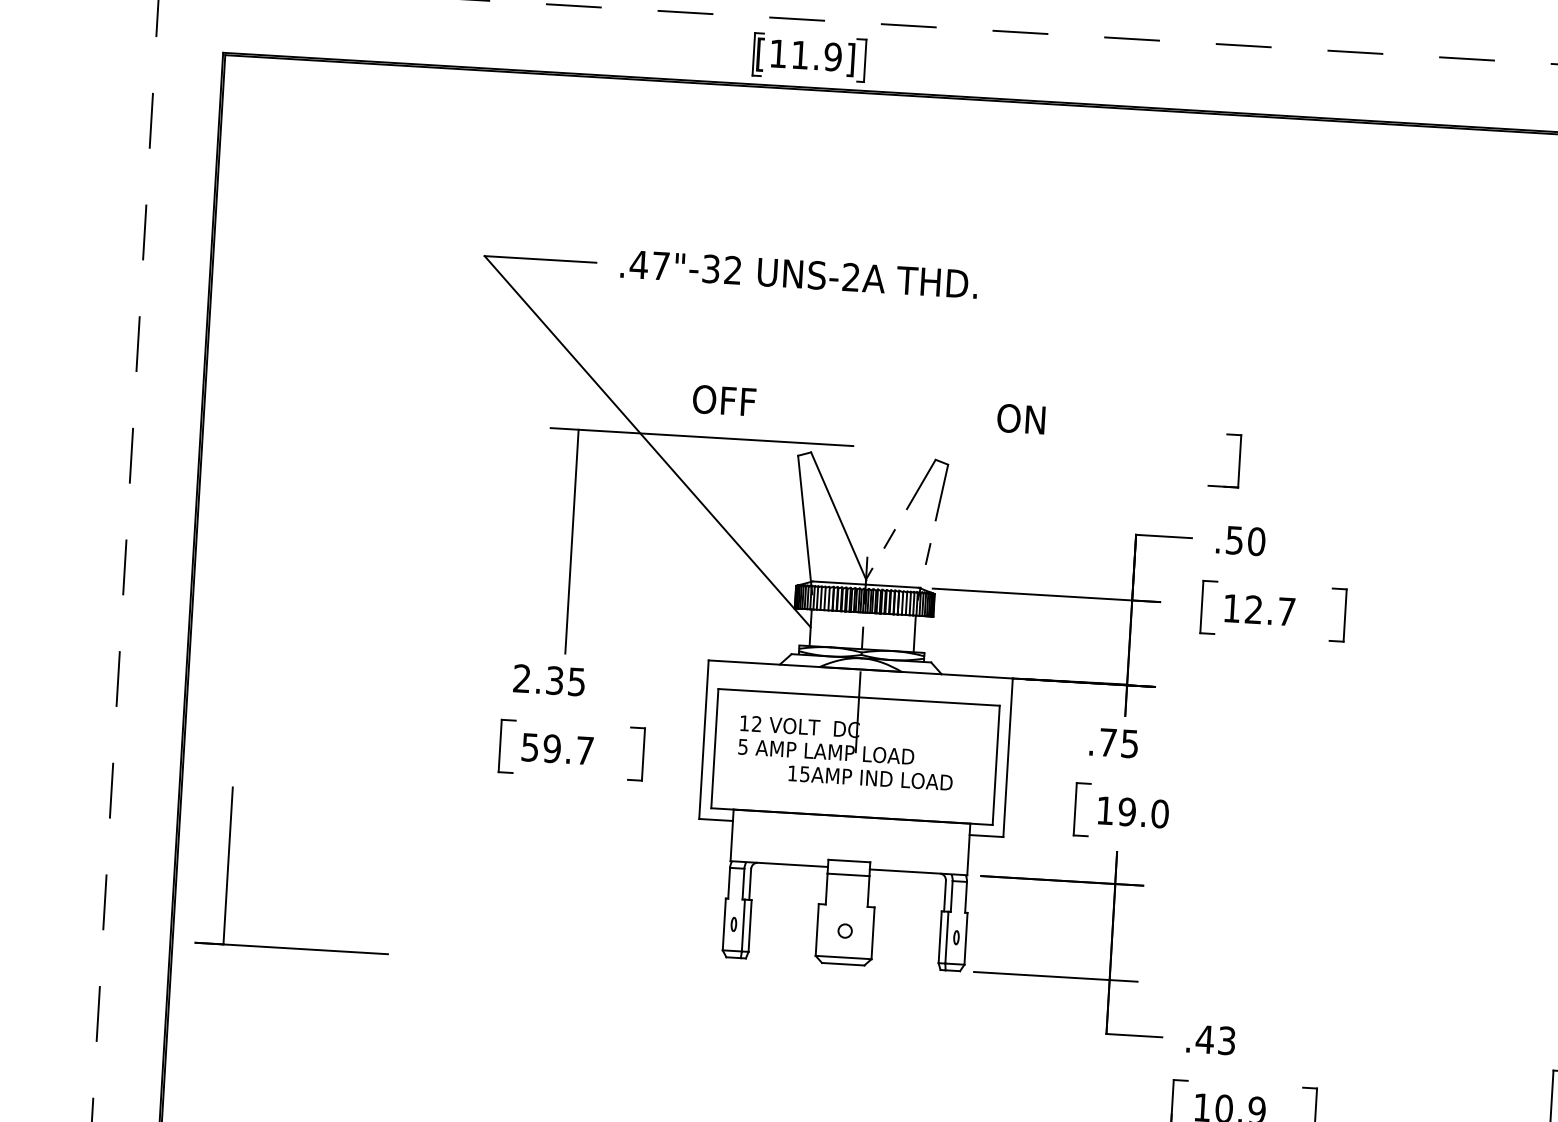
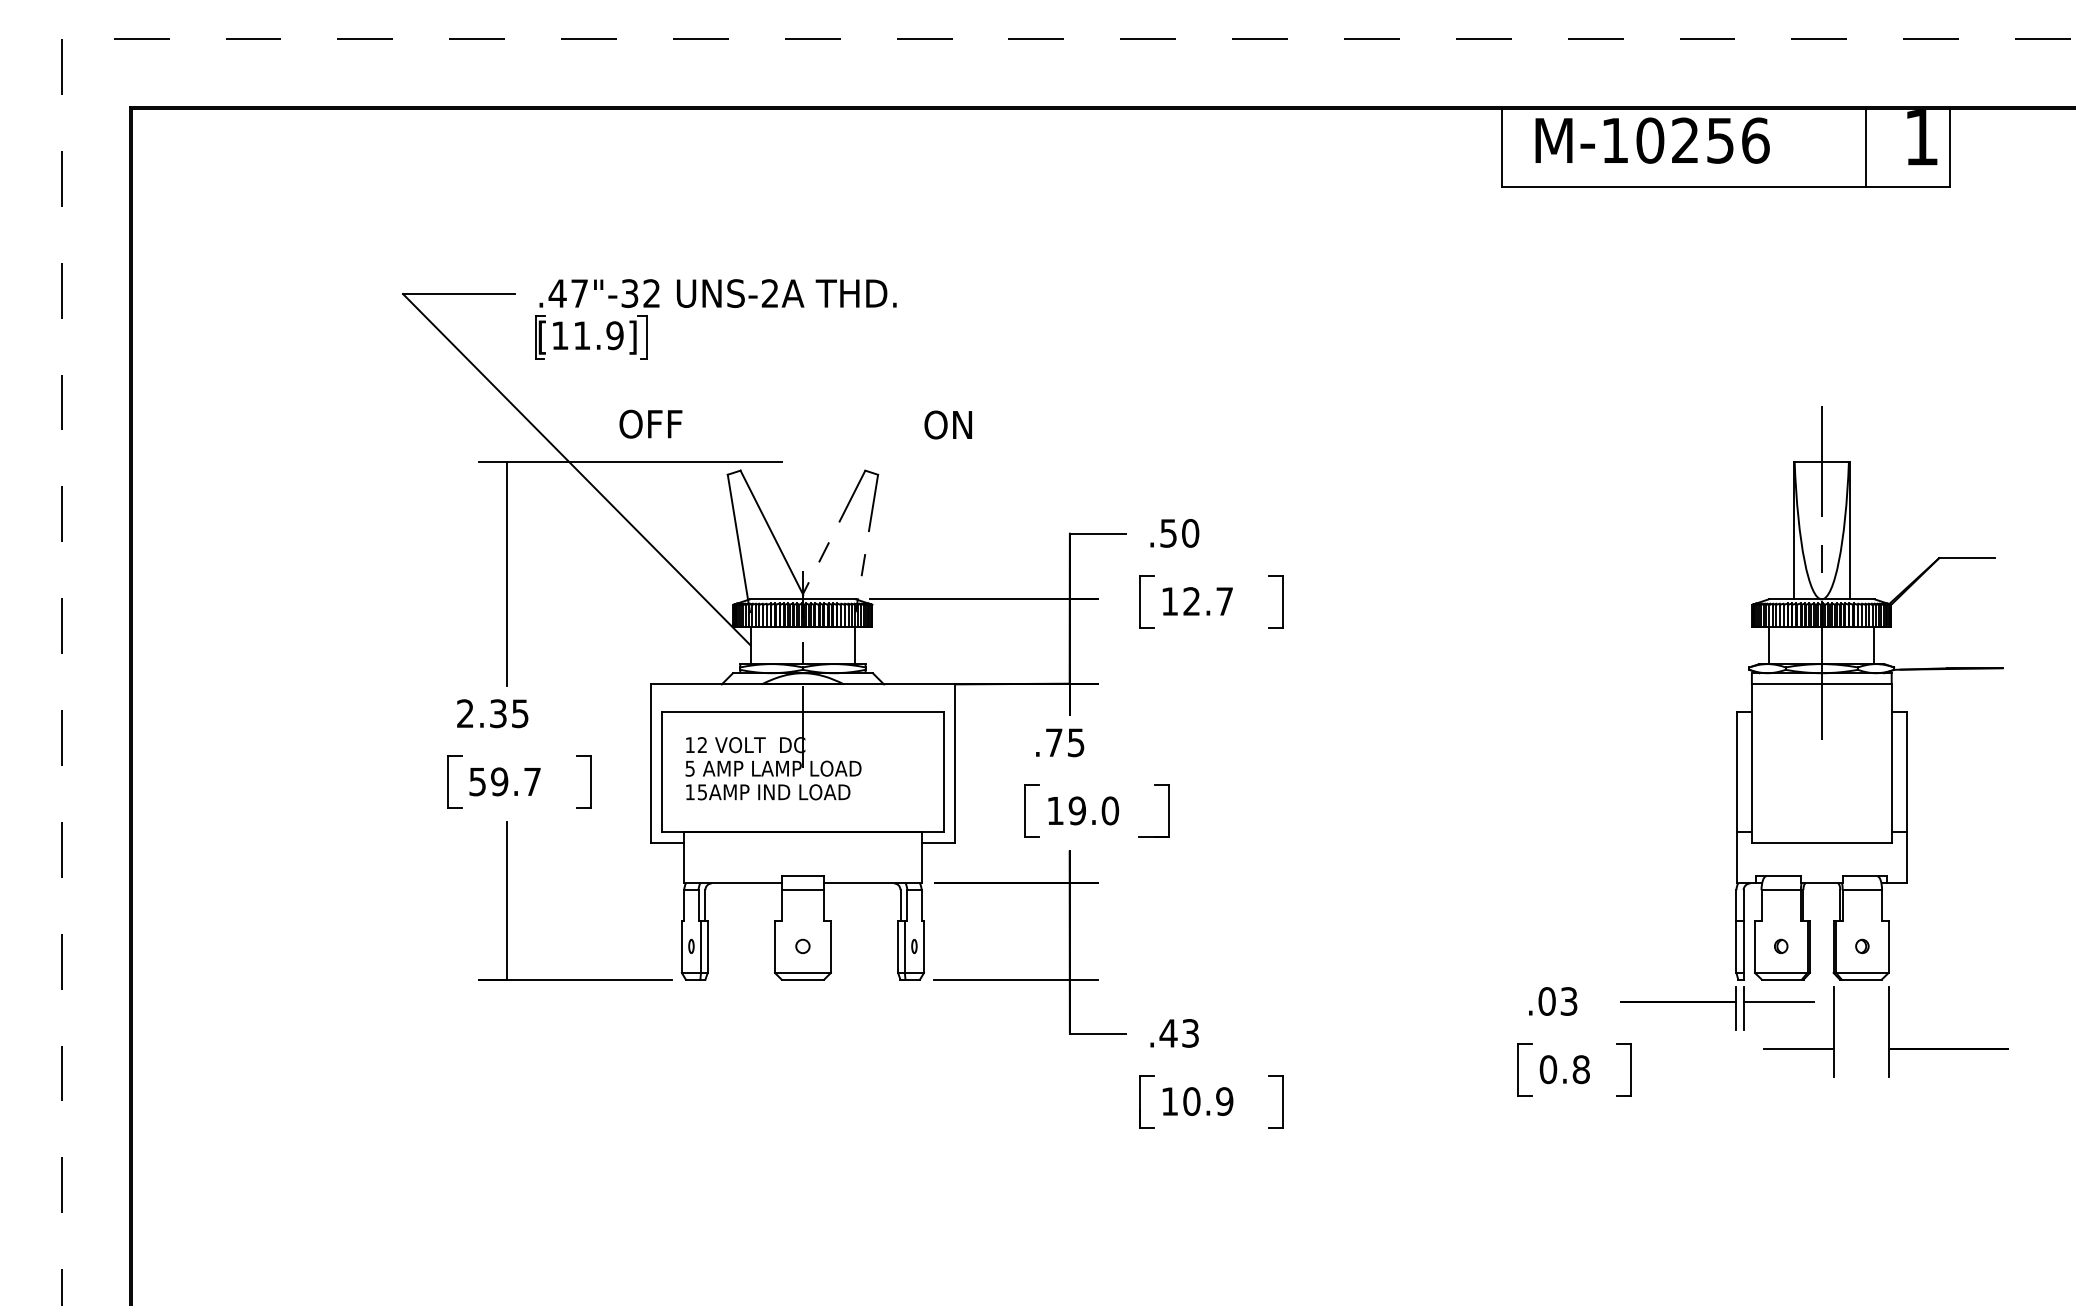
part: (802, 57) -> (584, 337), moved
part: (1239, 460) -> (1168, 810), moved
text: (870, 778) -> (768, 792), moved
part: (228, 865) -> (507, 900), moved

